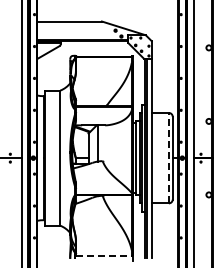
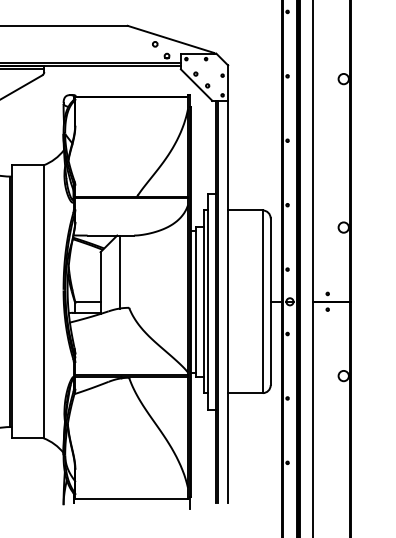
line: (168, 157) -> (262, 300), dashed -> solid
line: (103, 255) -> (130, 498), dashed -> solid

